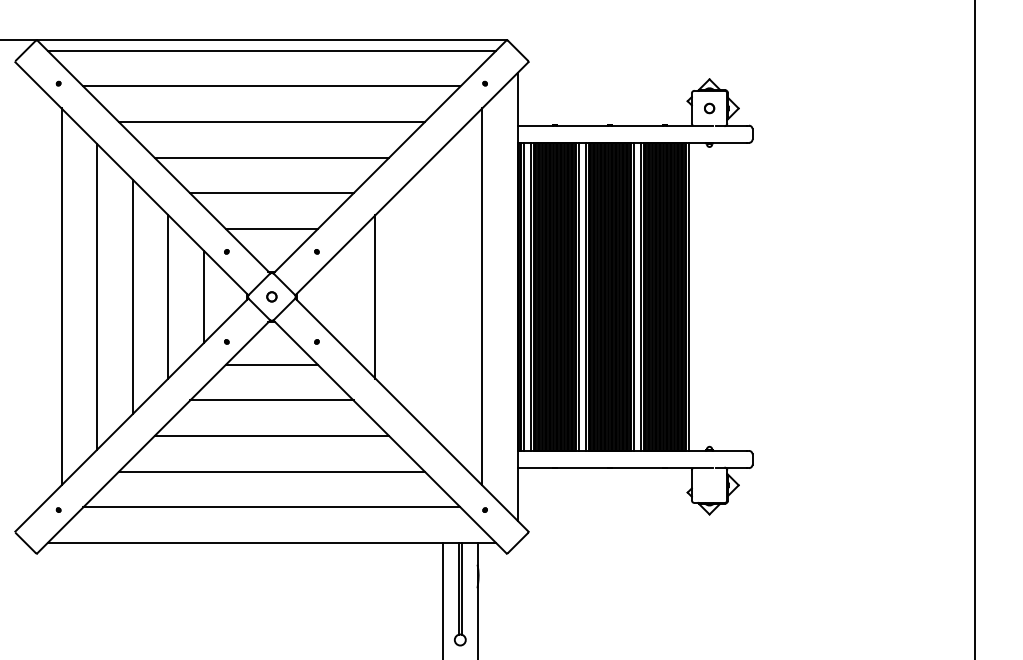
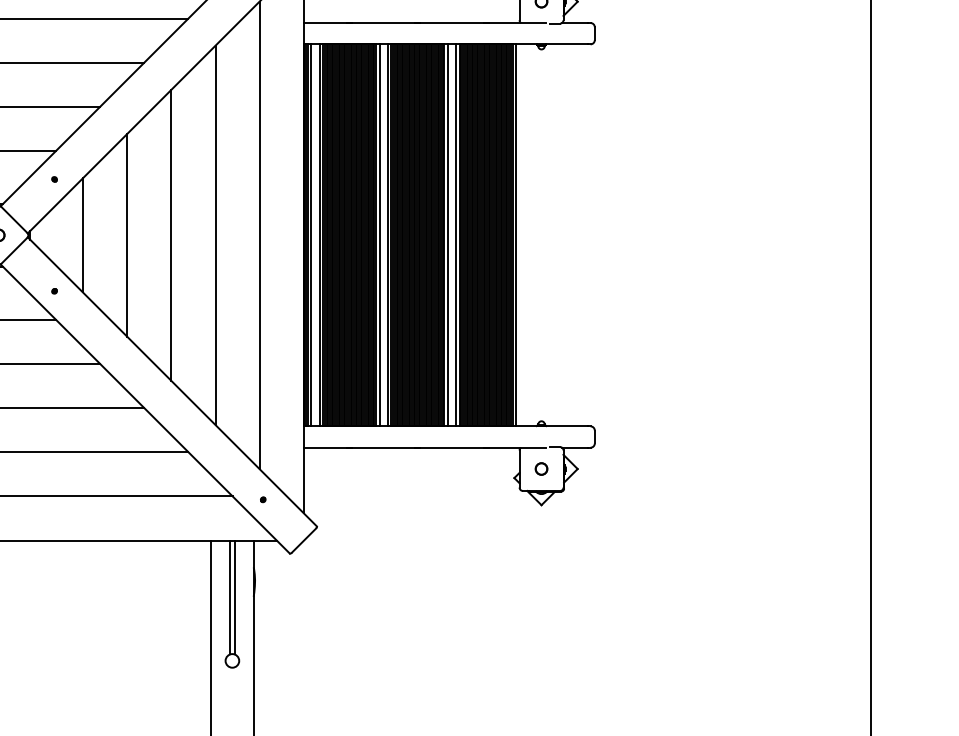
line: (339, 296) -> (82, 234), added
line: (411, 296) -> (171, 234), added
line: (446, 296) -> (215, 234), added
part: (709, 484) -> (541, 468), added

